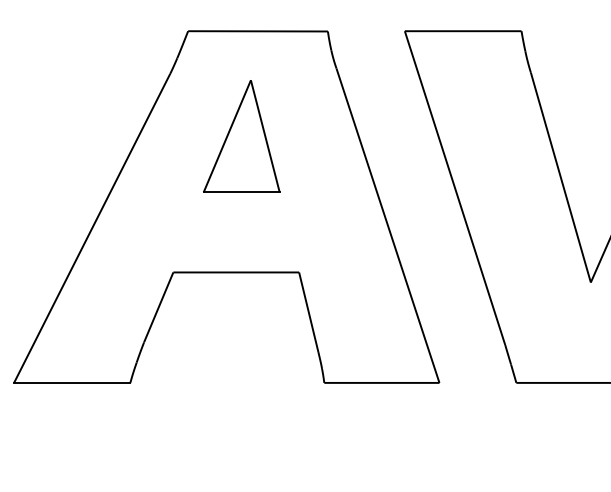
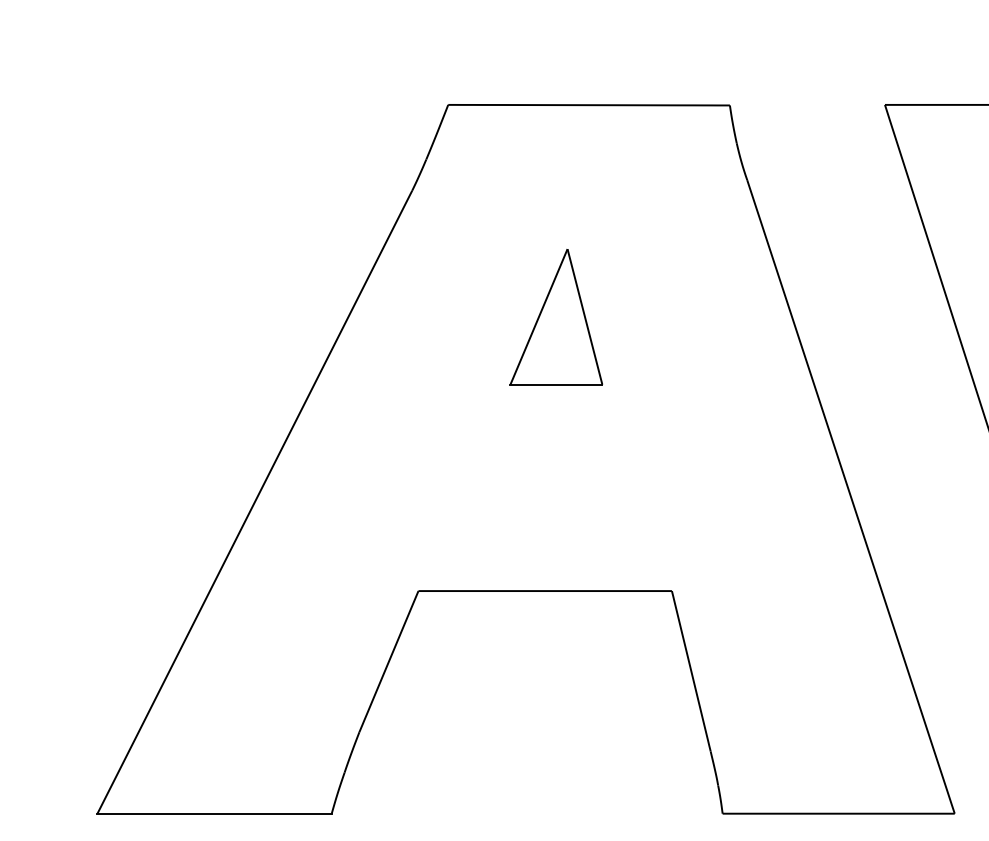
part: (241, 136) -> (555, 317), size x0.6

